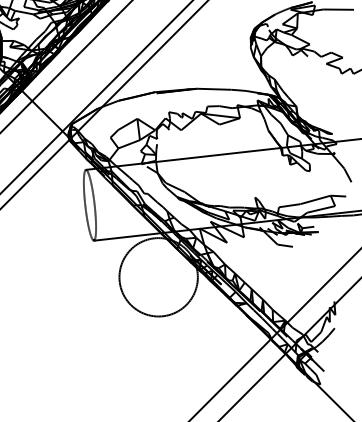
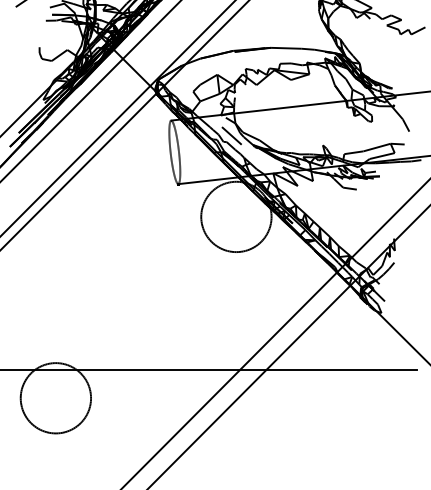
line: (153, 186) -> (231, 135), added

